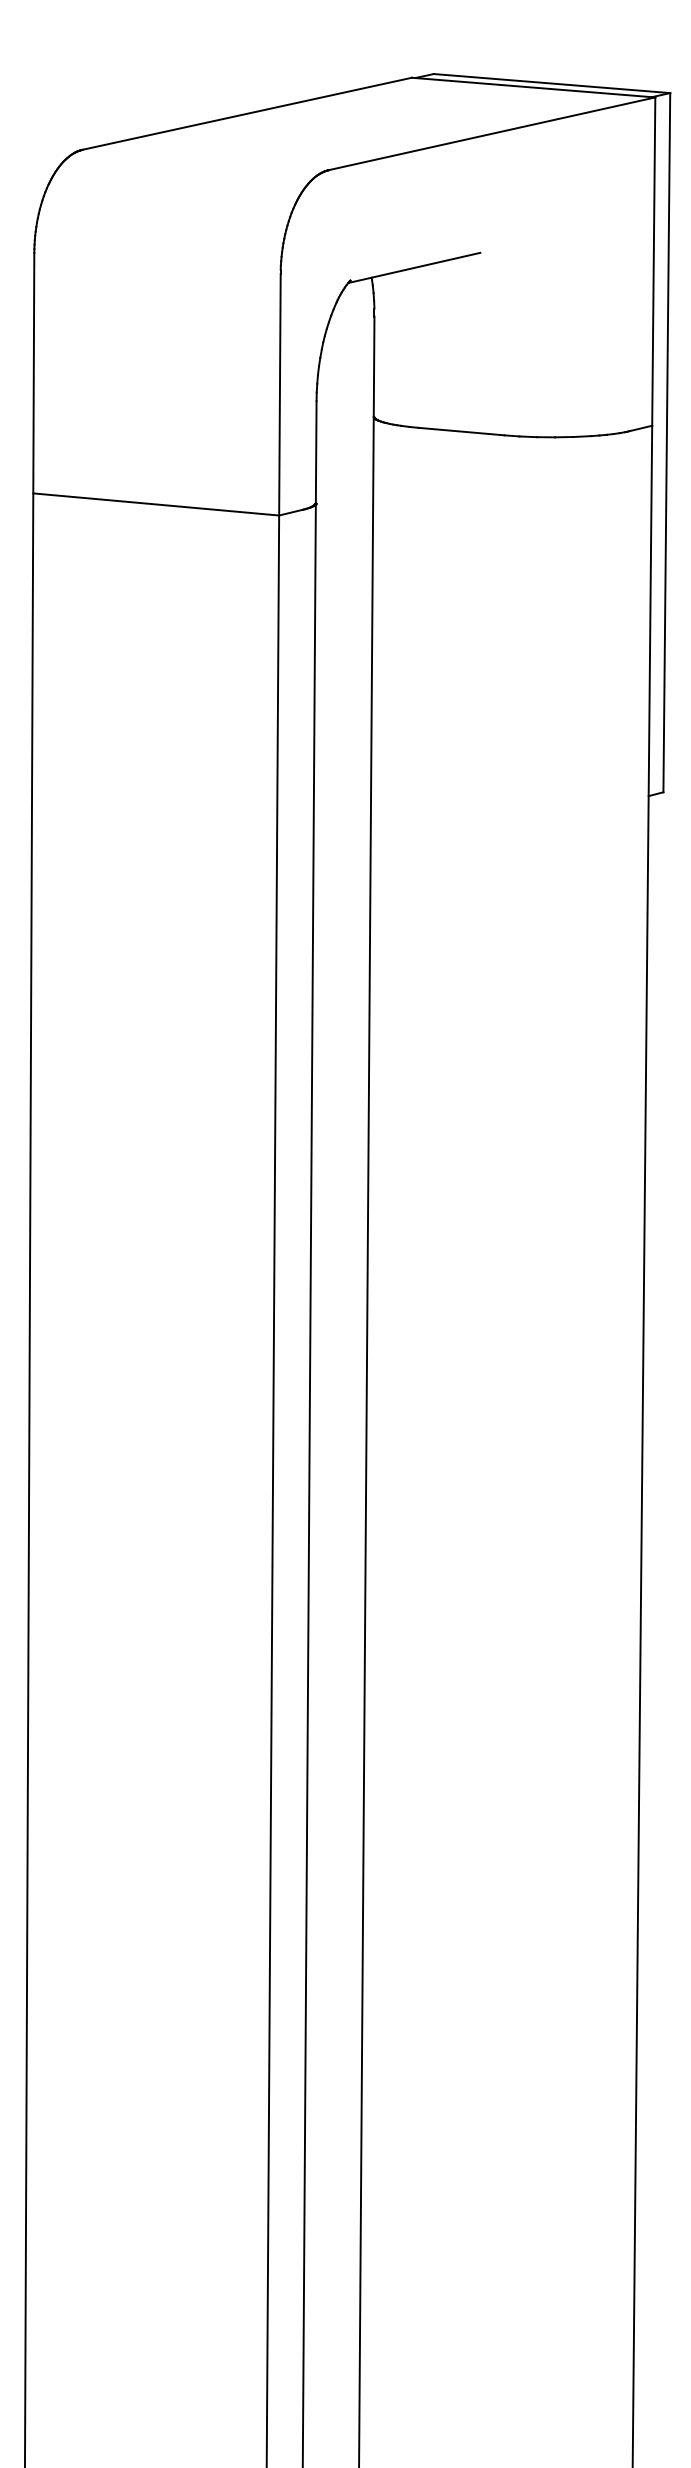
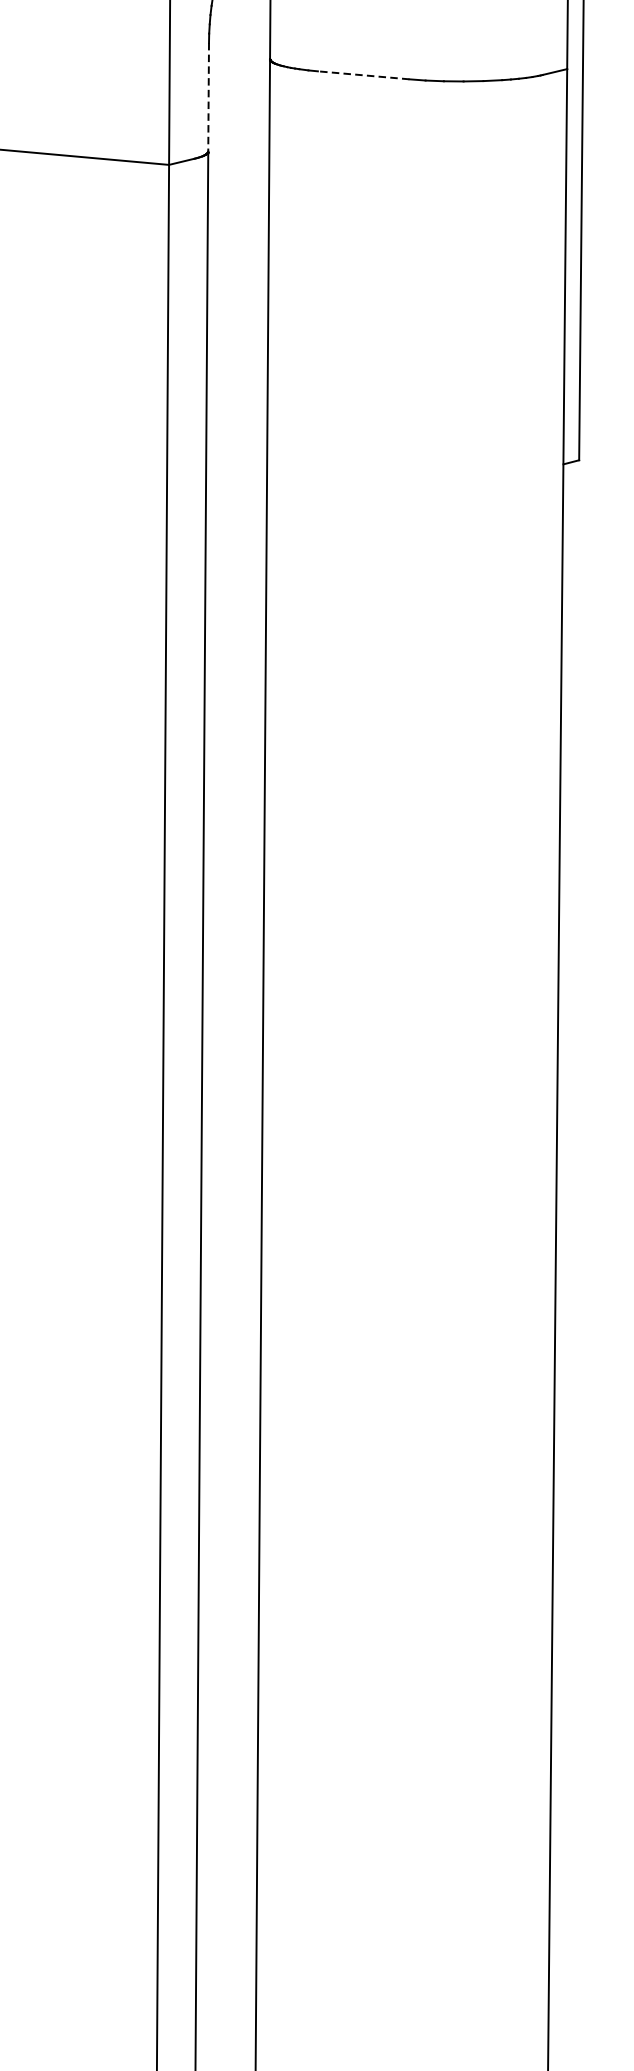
line: (460, 431) -> (362, 75), solid -> dashed
line: (316, 452) -> (208, 97), solid -> dashed

